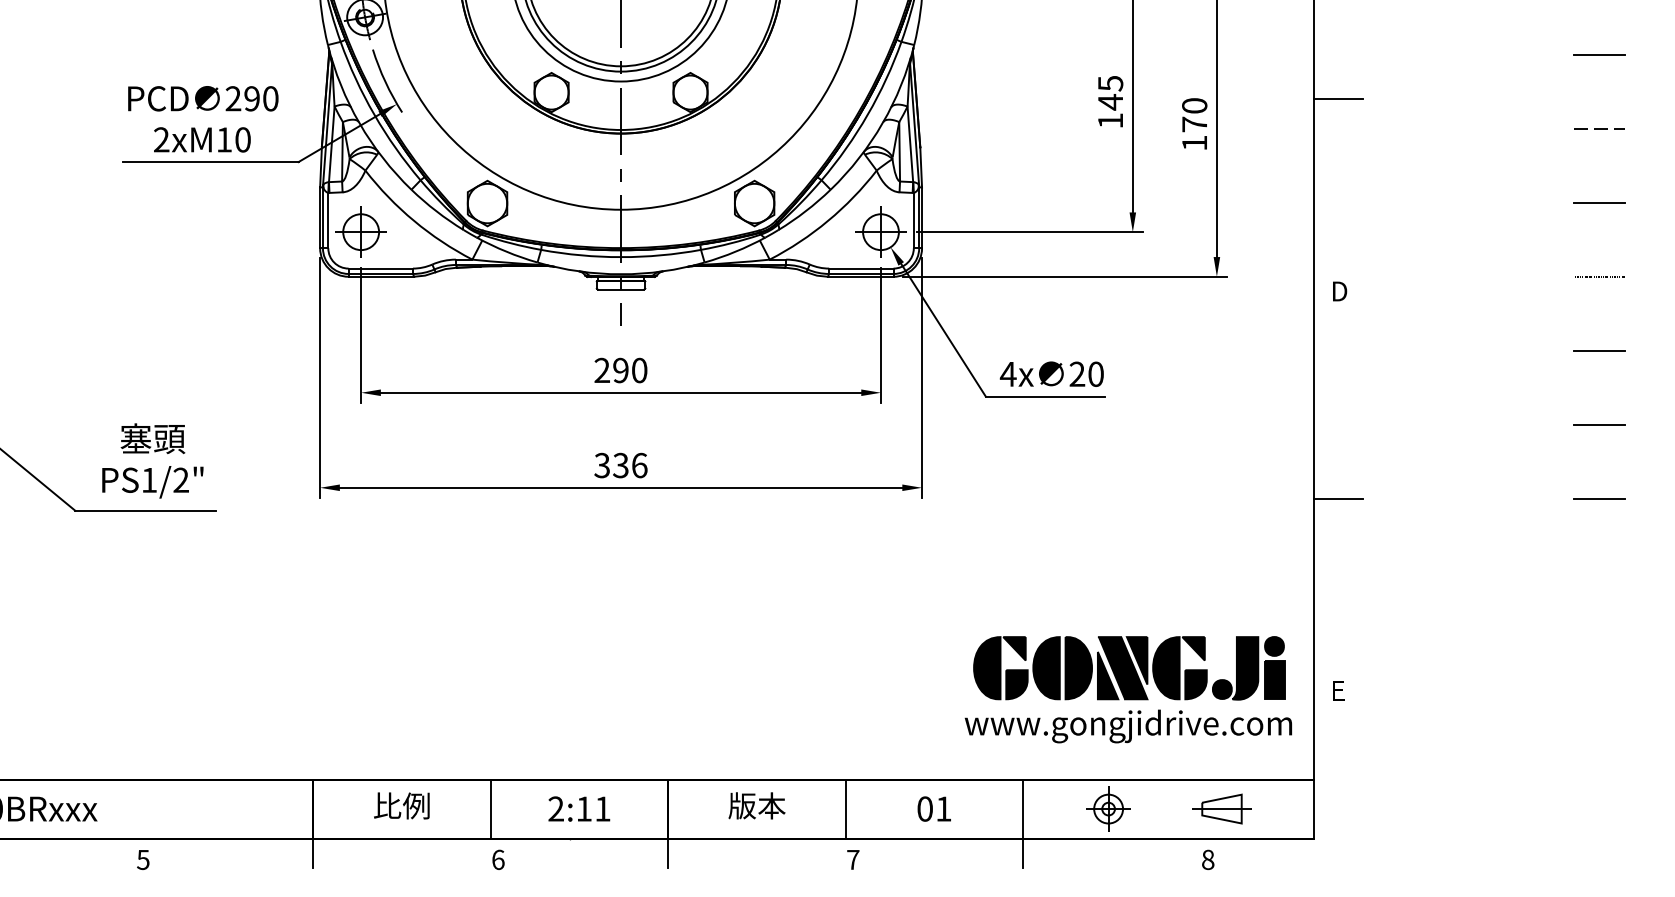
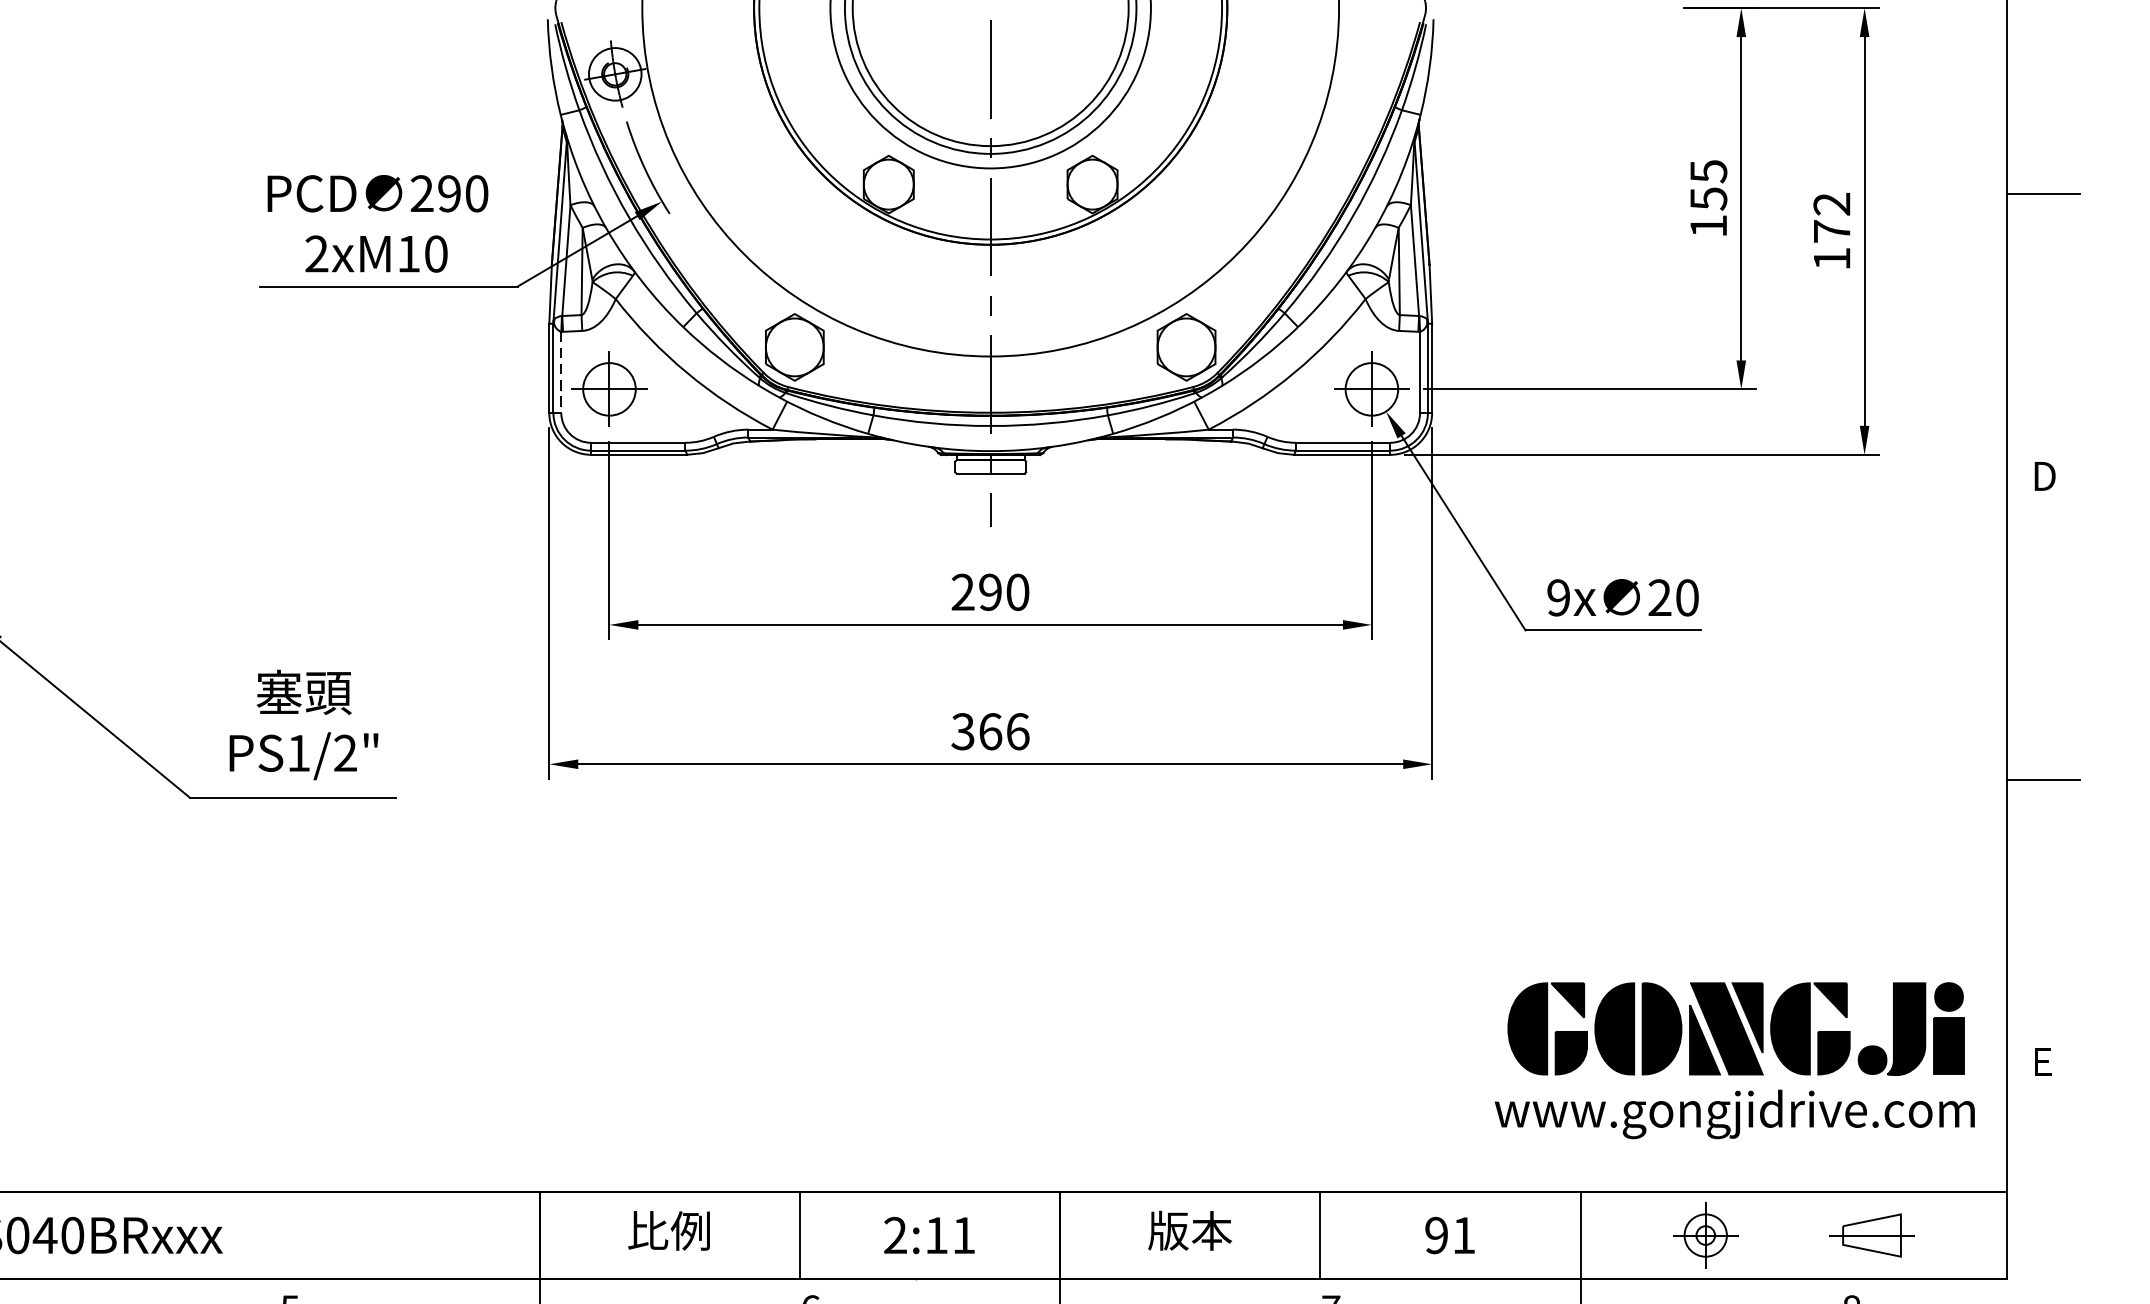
text: (1110, 102) -> (1708, 199), 145 -> 155
text: (1194, 105) -> (1831, 203), 170 -> 172
line: (328, 220) -> (561, 372), solid -> dashed
text: (1007, 373) -> (1557, 596), 4x -> 9x
text: (620, 465) -> (989, 731), 336 -> 366
text: (924, 808) -> (1435, 1234), 01 -> 91

